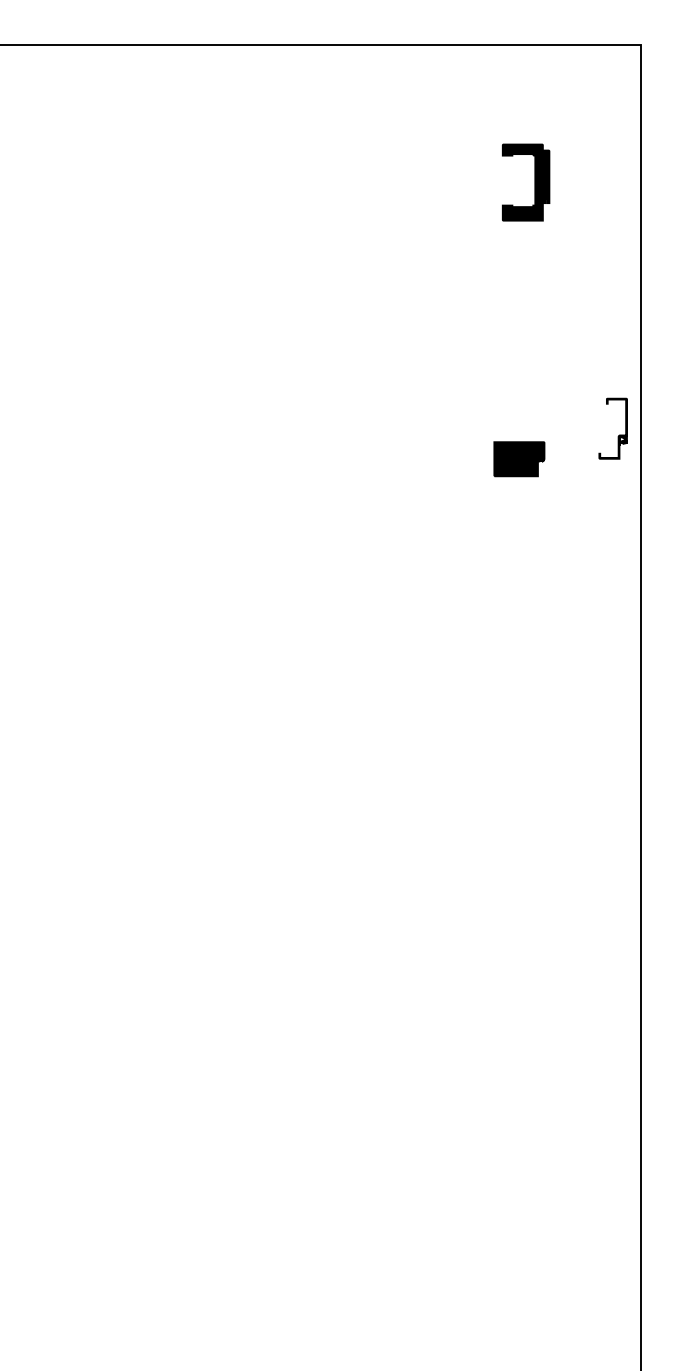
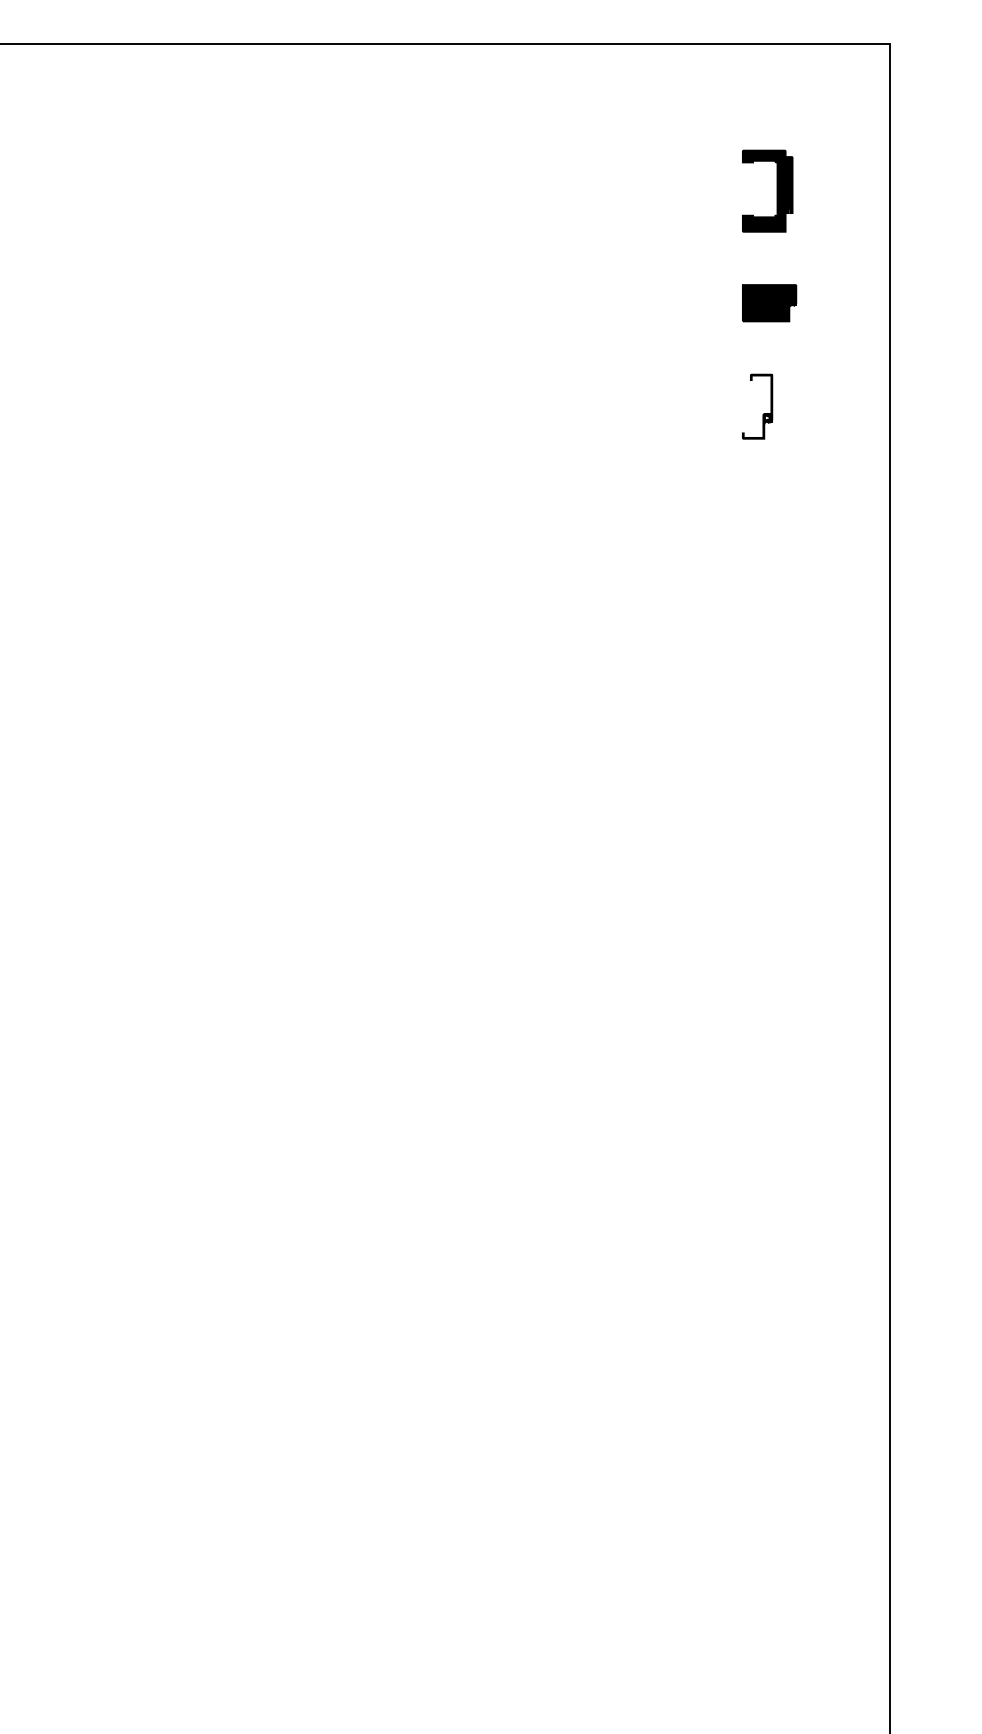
part: (618, 435) -> (763, 413), moved
part: (519, 459) -> (769, 303), moved

